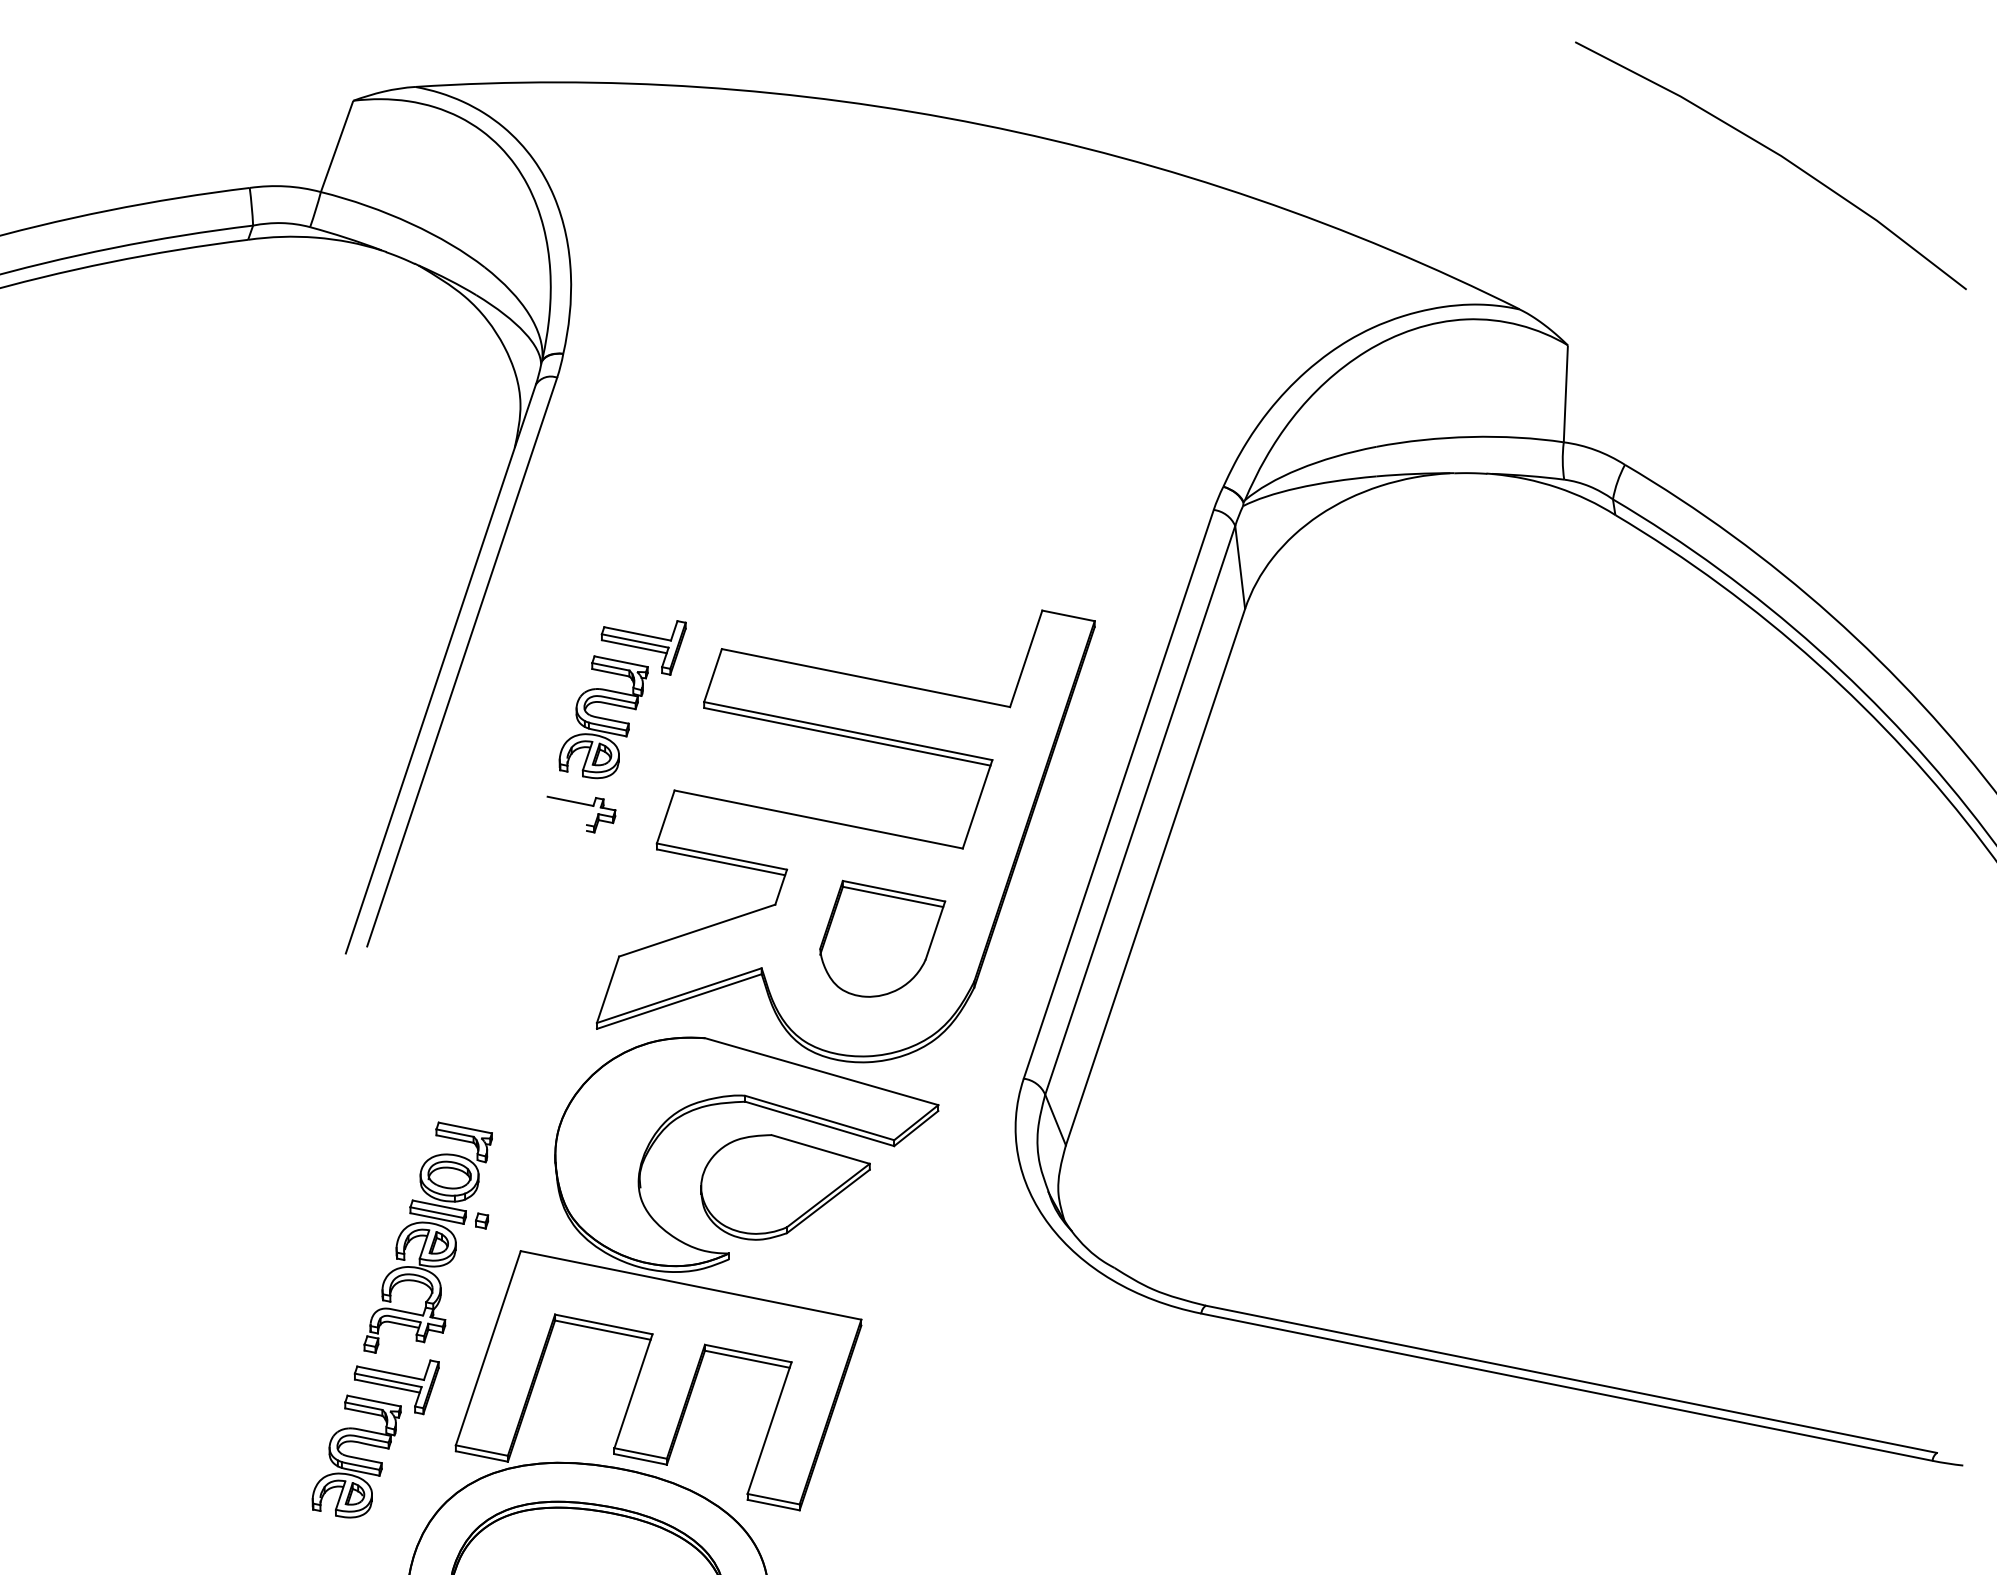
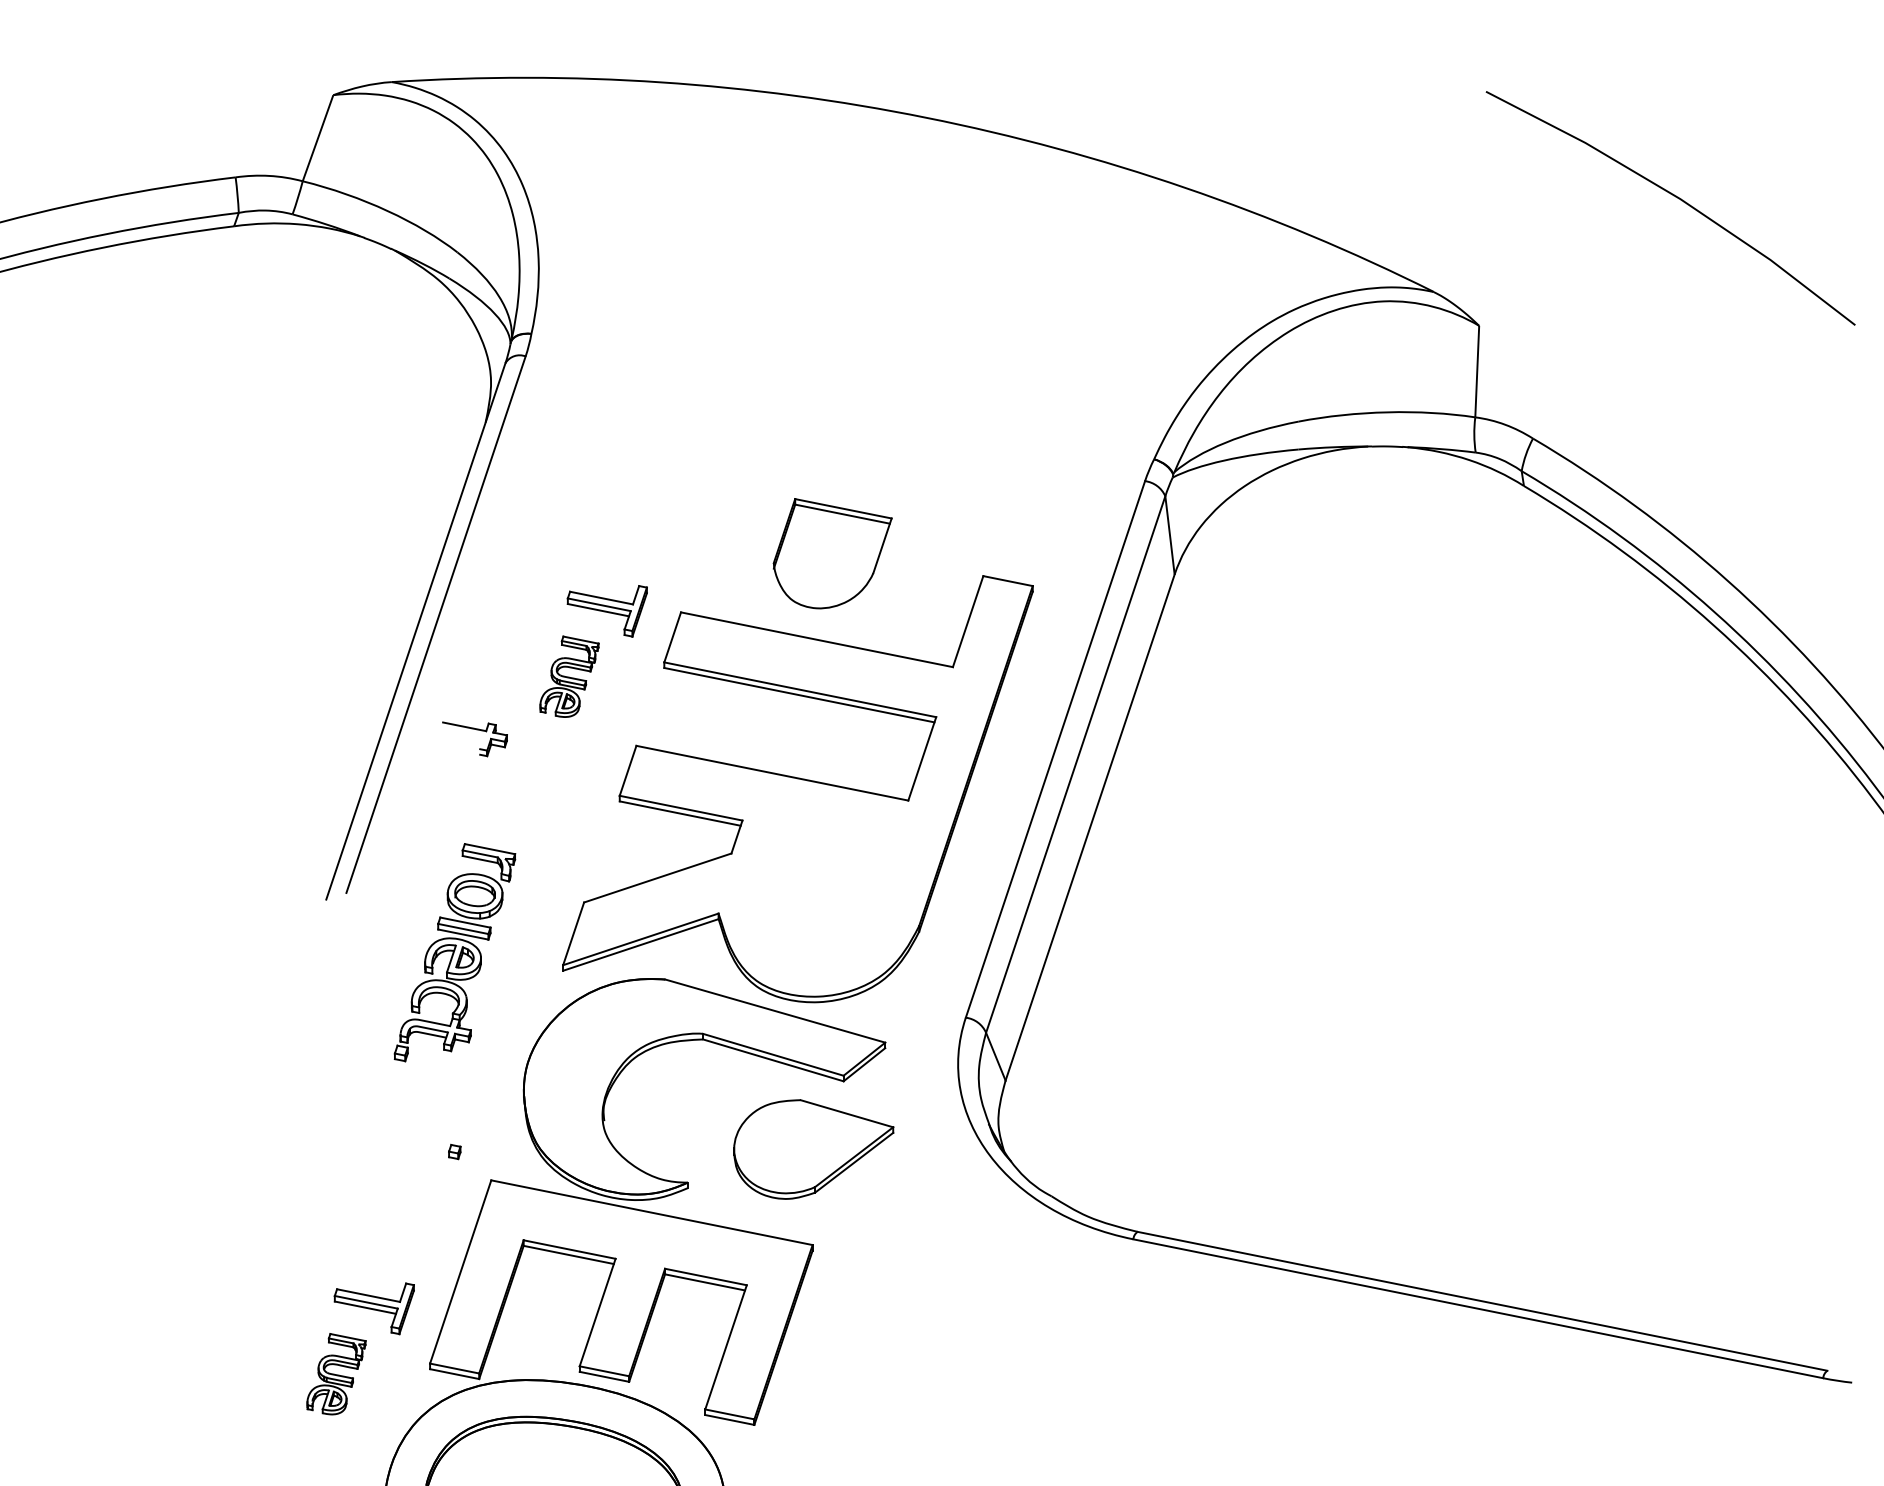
line: (1776, 154) -> (1675, 197), moved
part: (603, 717) -> (569, 676), size x0.7
part: (584, 805) -> (477, 730), moved
part: (882, 938) -> (832, 553), moved
part: (785, 1187) -> (813, 1149), moved
part: (427, 1237) -> (454, 952), moved
part: (356, 1456) -> (336, 1374), size x0.7

